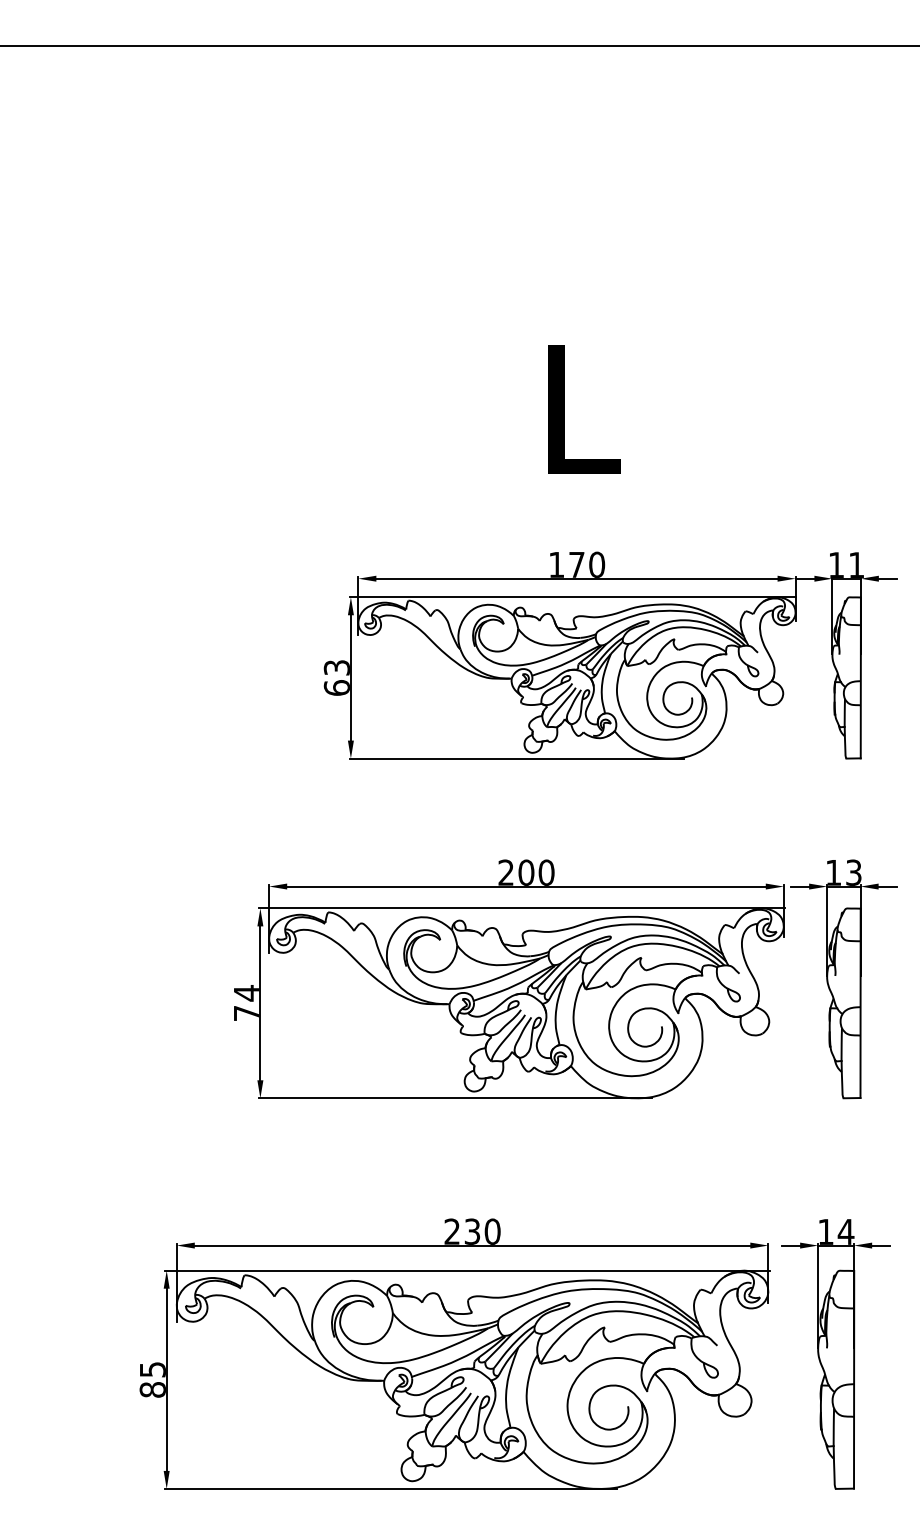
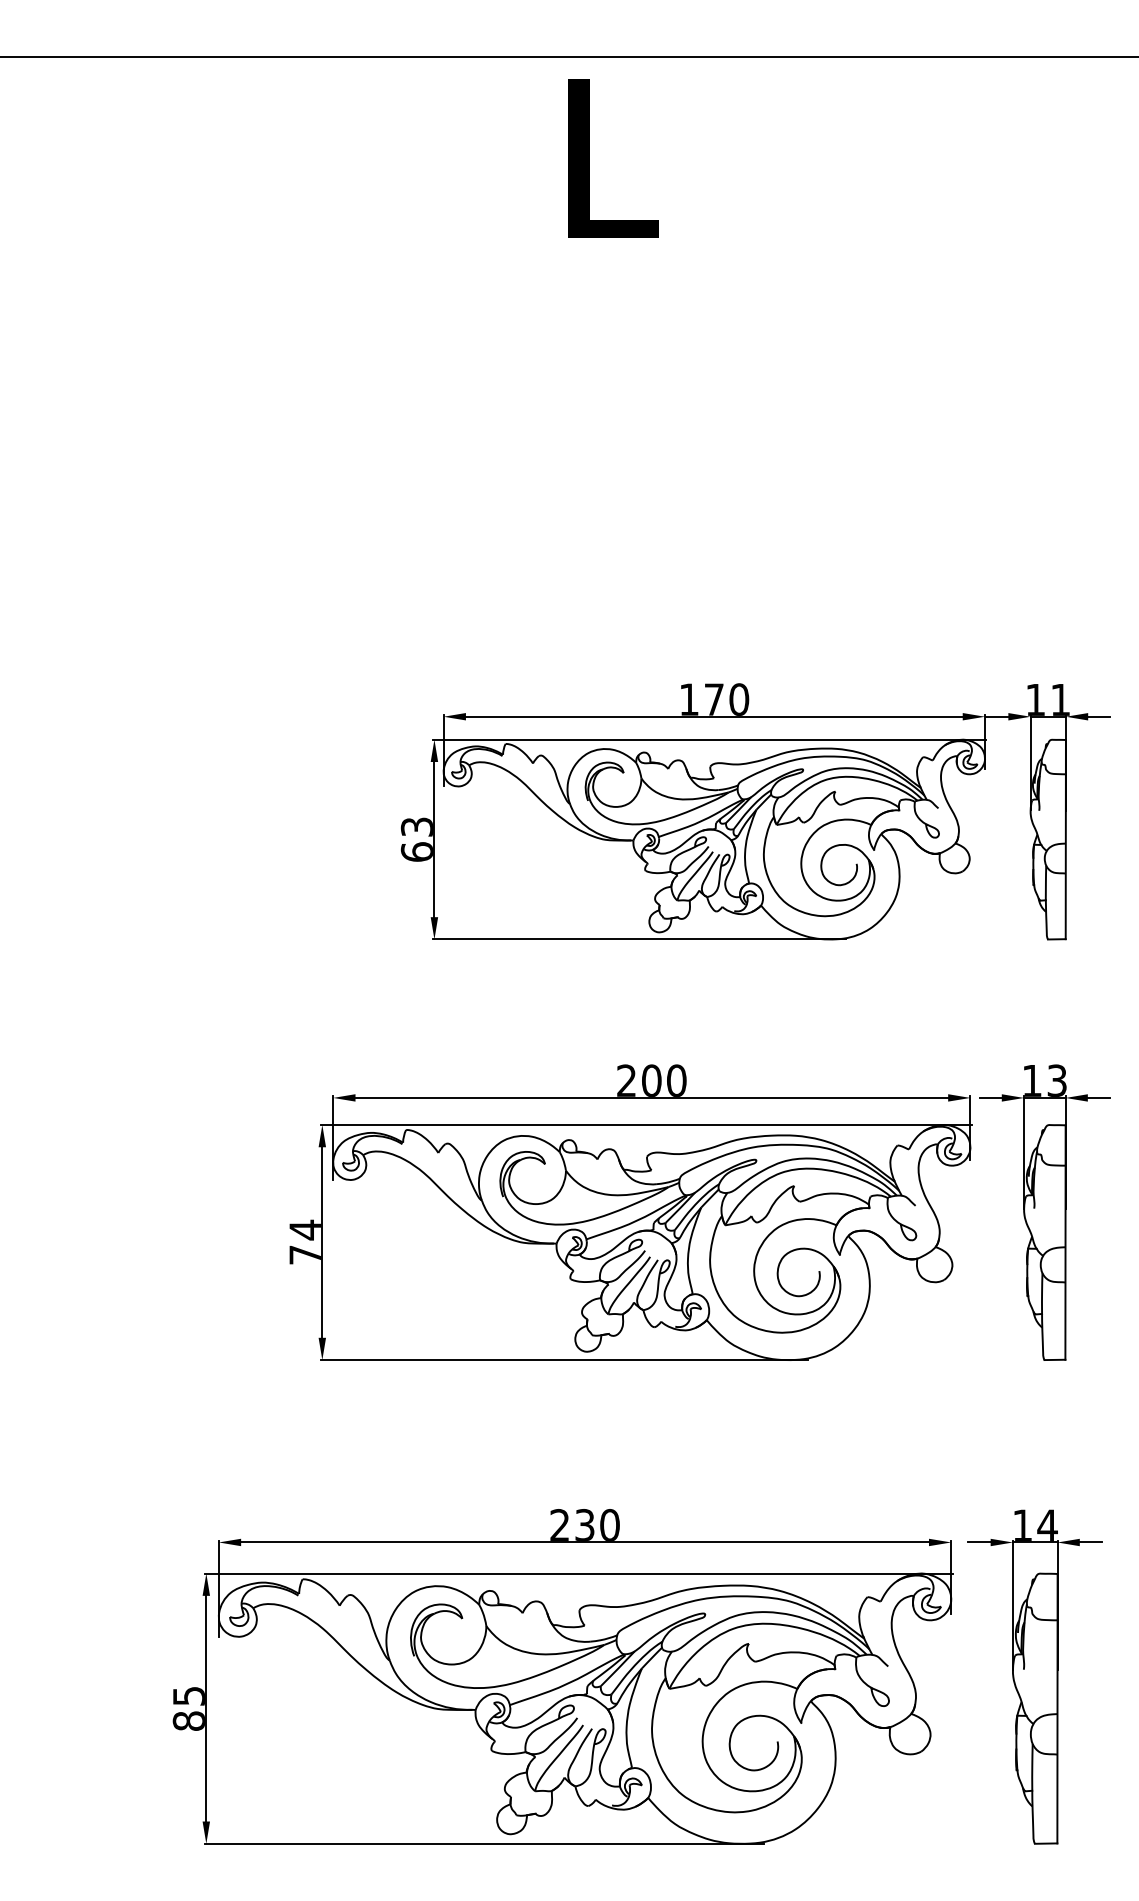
text: (584, 409) -> (613, 158), moved

